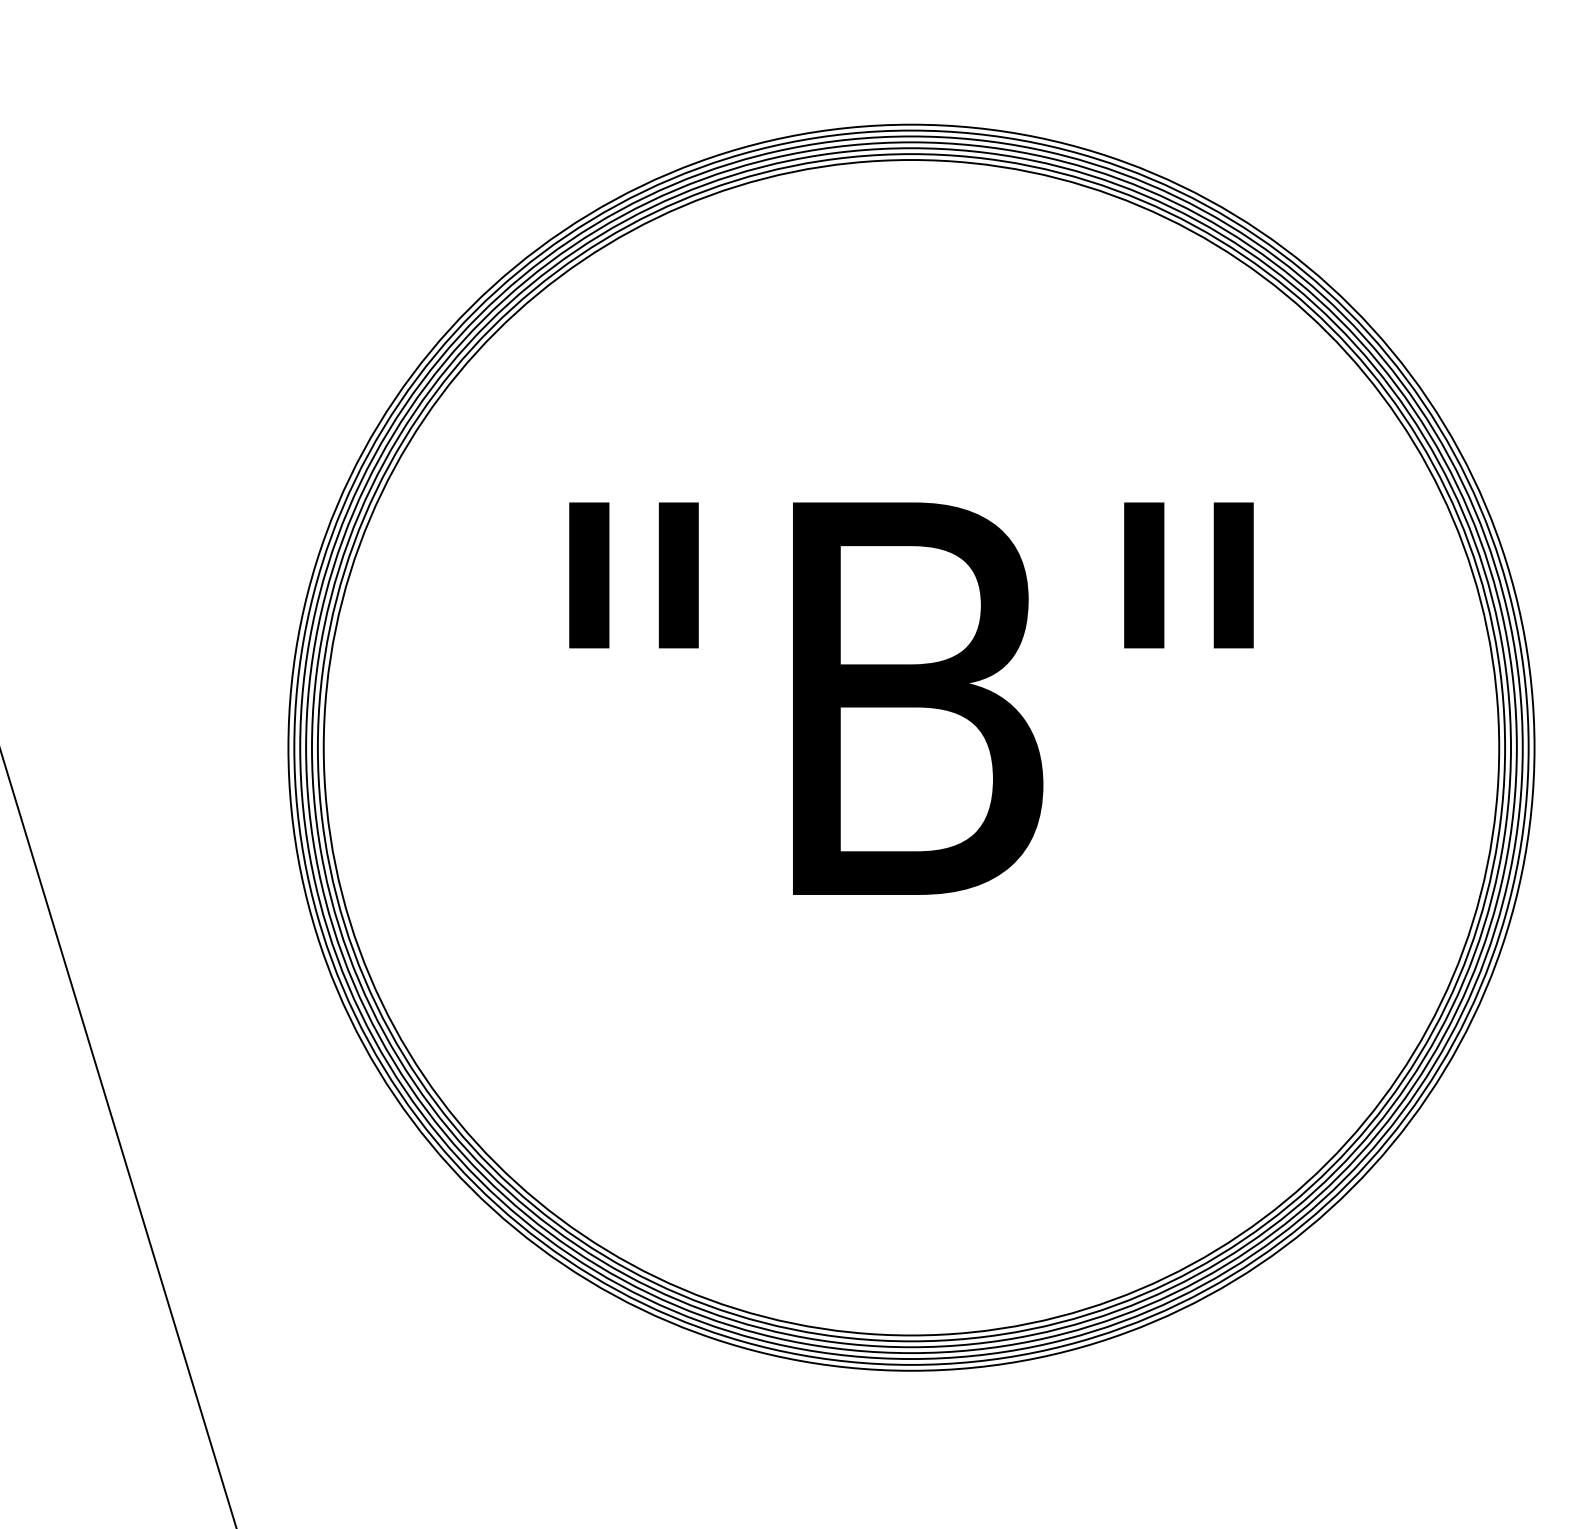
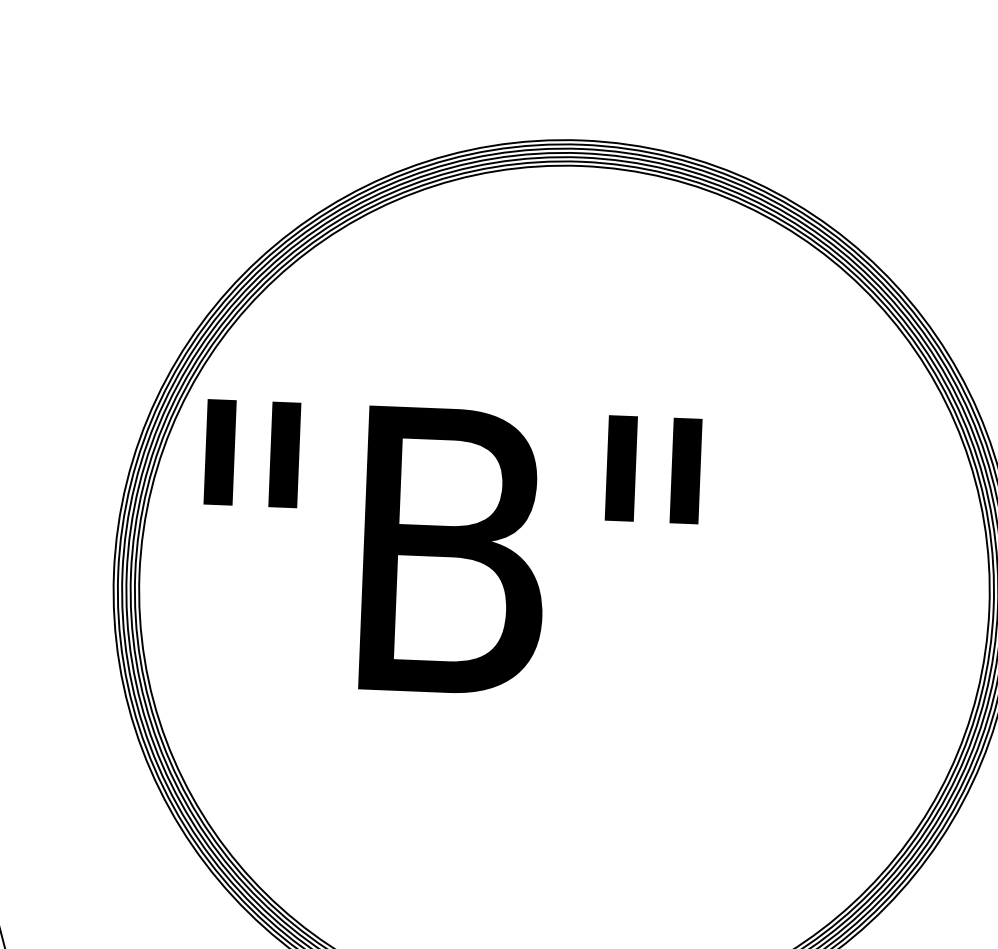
text: (911, 698) -> (449, 550), moved

